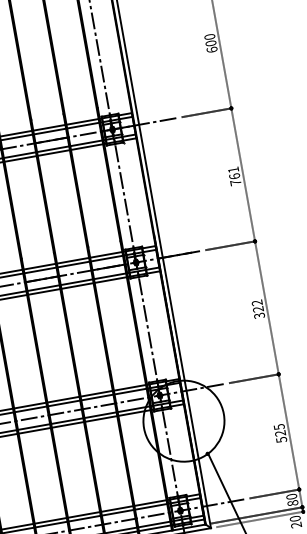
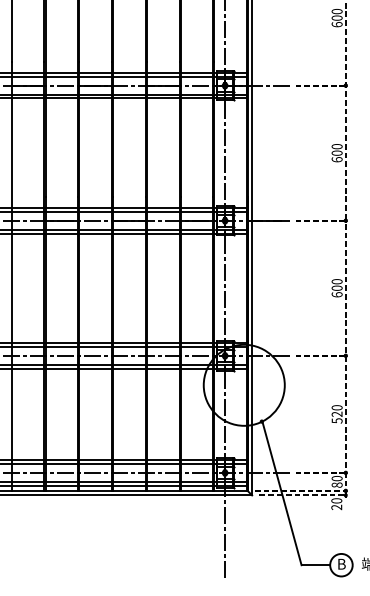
text: (234, 176) -> (336, 153), 761 -> 600
text: (257, 309) -> (336, 288), 322 -> 600
text: (278, 426) -> (336, 407), 525 -> 520

